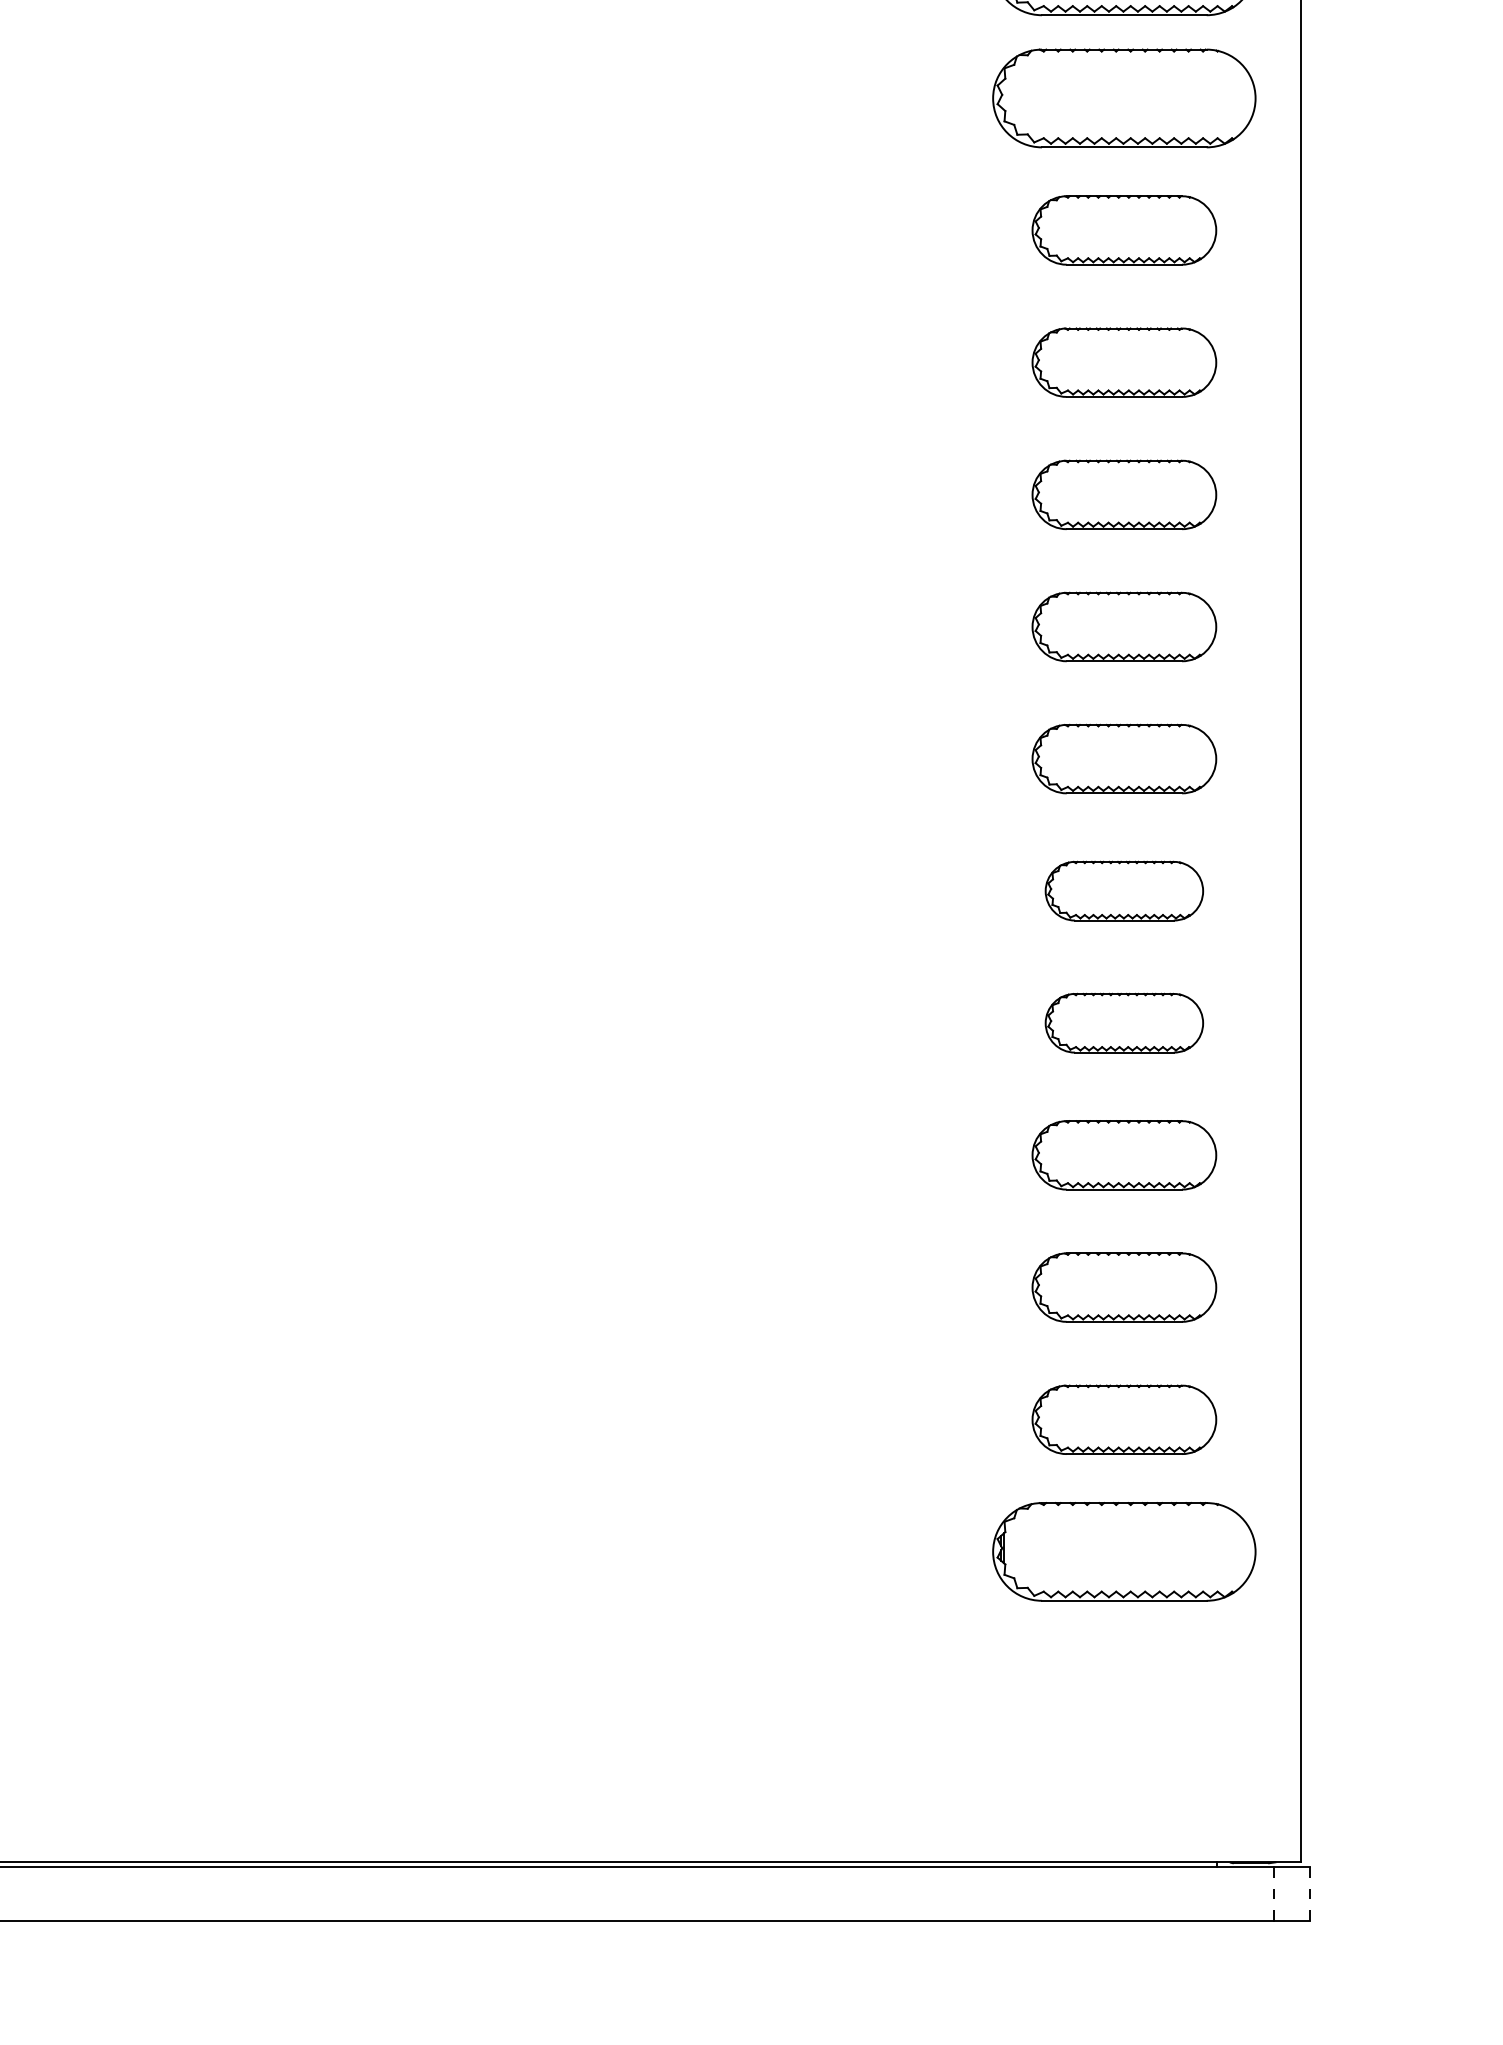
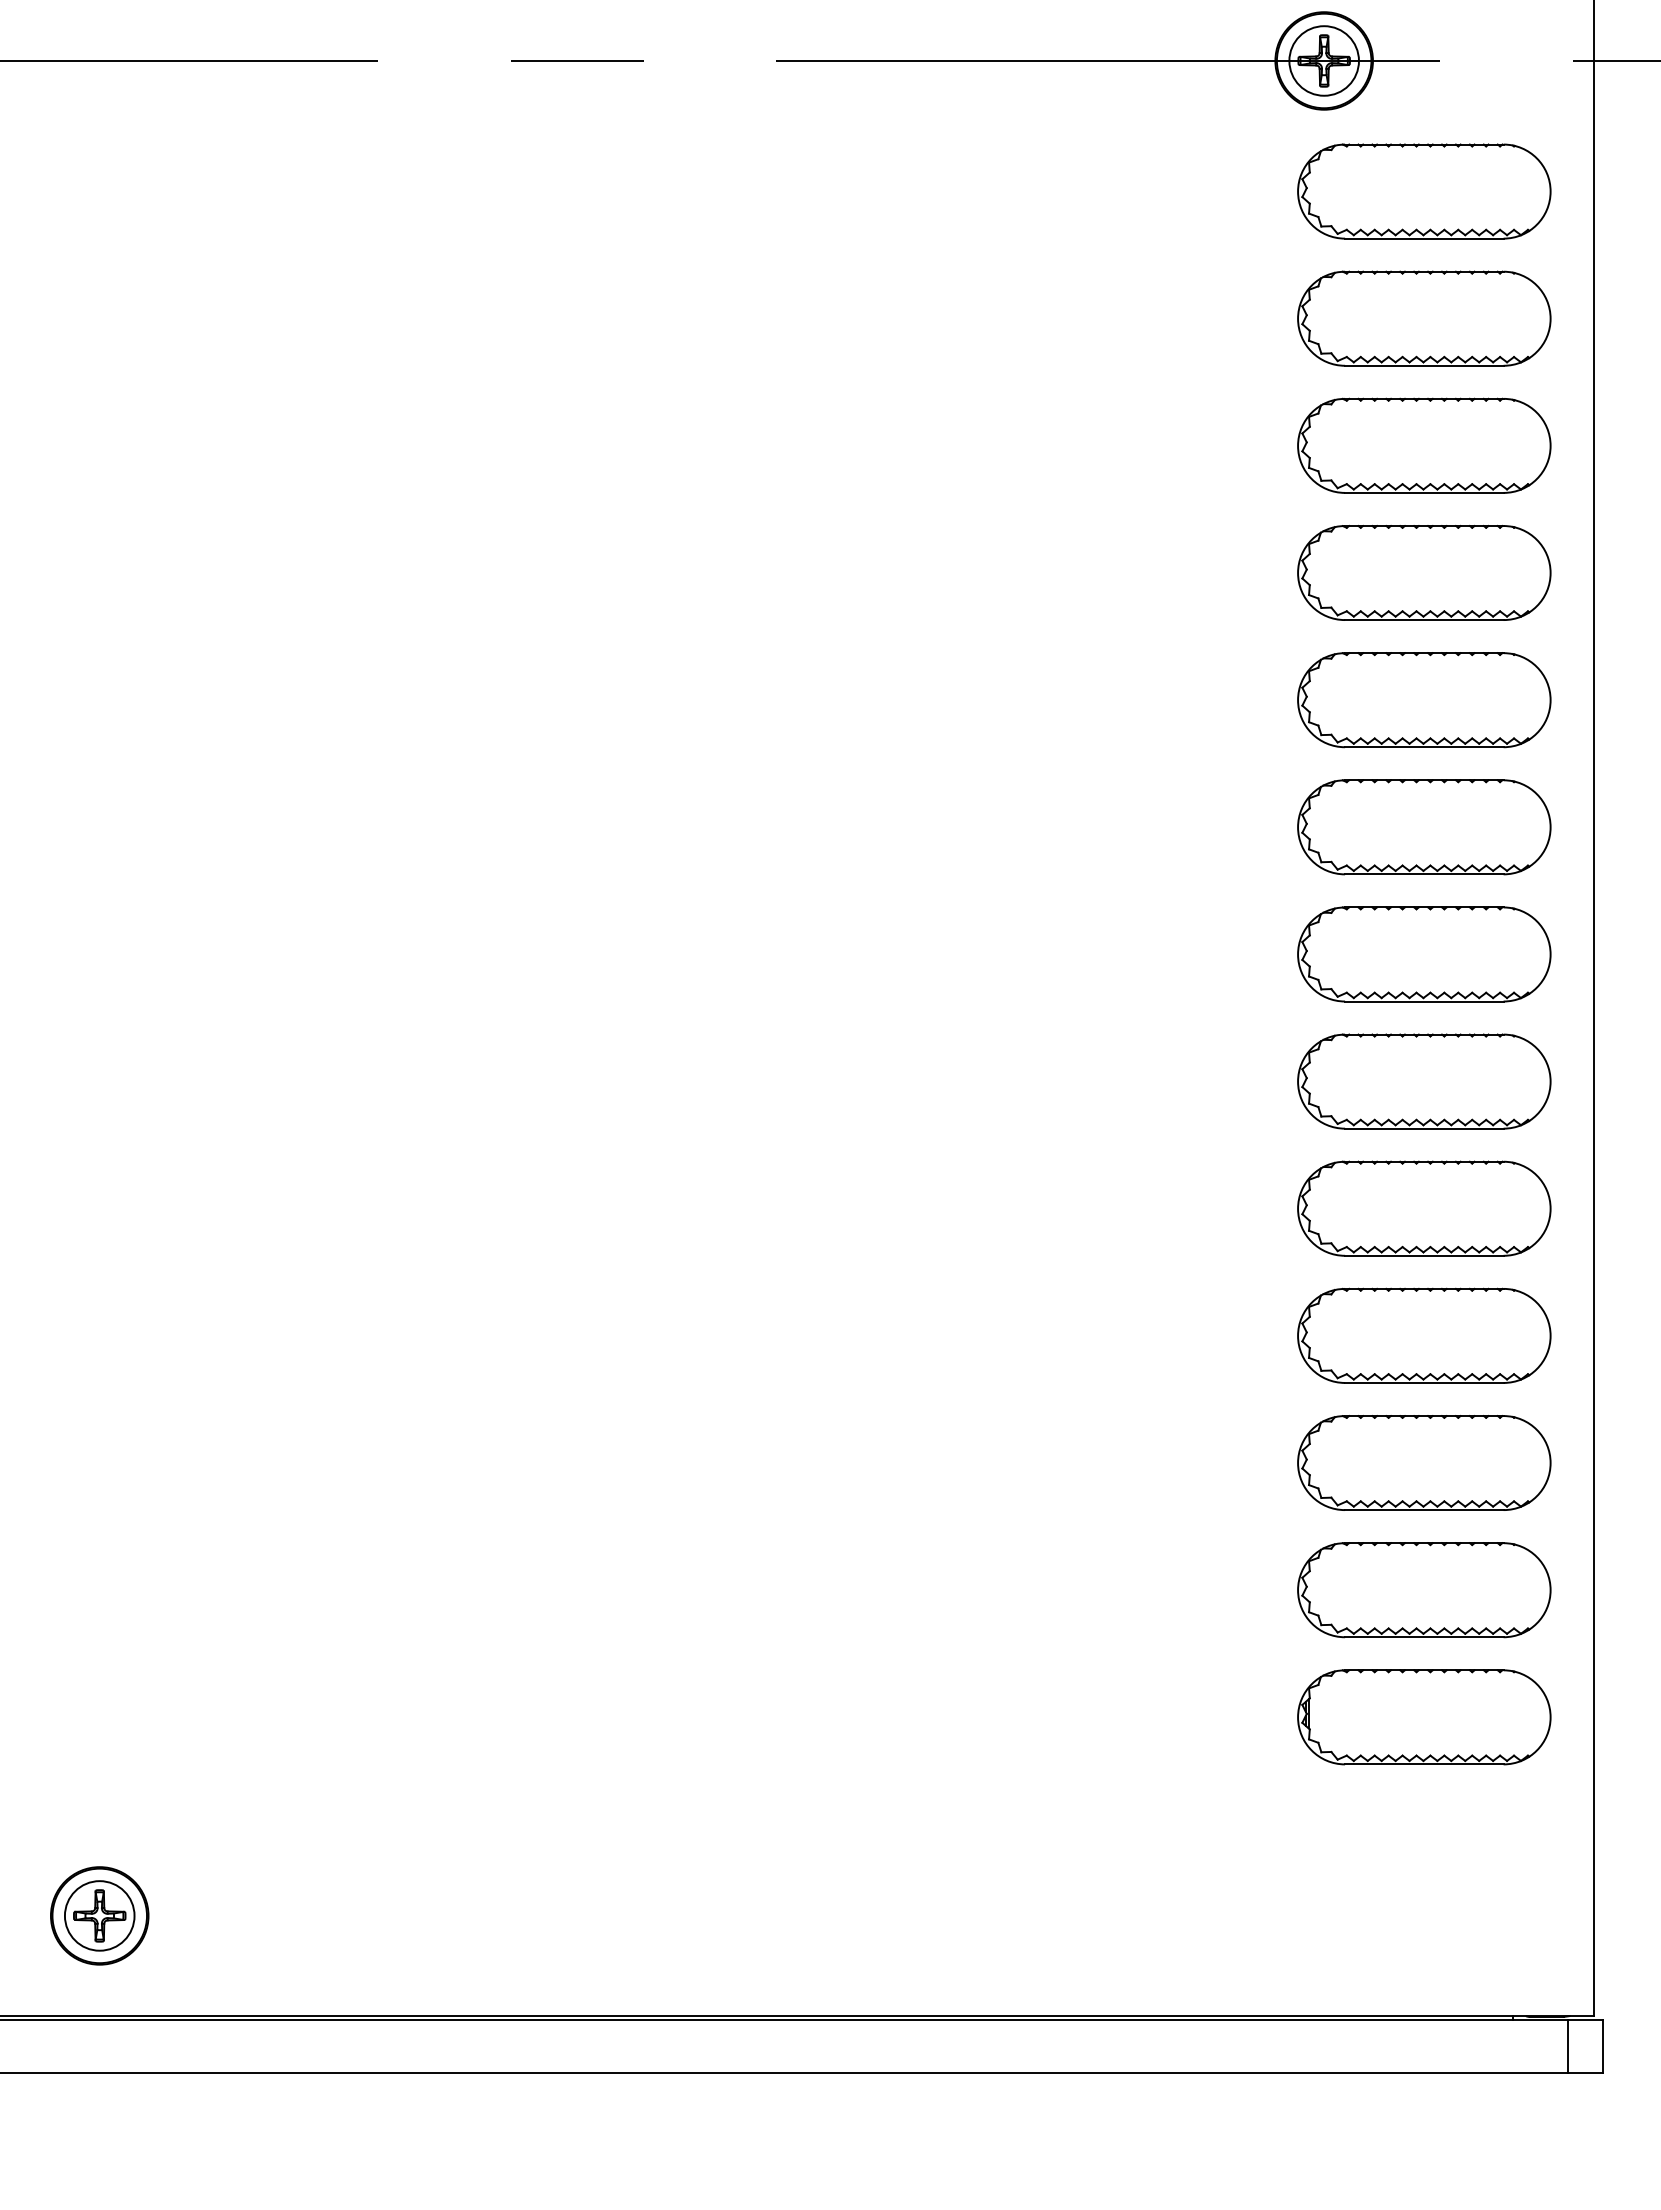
part: (1124, 230) -> (1424, 445), size x1.43
part: (1124, 362) -> (1424, 572), size x1.43
part: (1124, 495) -> (1424, 700), size x1.43
part: (1124, 627) -> (1424, 827), size x1.43
part: (1124, 759) -> (1424, 954), size x1.43
part: (1124, 891) -> (1424, 1081), size x1.67
part: (1124, 1023) -> (1424, 1208), size x1.67
part: (1124, 1155) -> (1424, 1335), size x1.43
part: (1124, 1287) -> (1424, 1462), size x1.43
part: (1124, 1420) -> (1424, 1590), size x1.43
line: (1274, 1895) -> (1568, 2047), dashed -> solid
line: (1309, 1895) -> (1602, 2047), dashed -> solid

